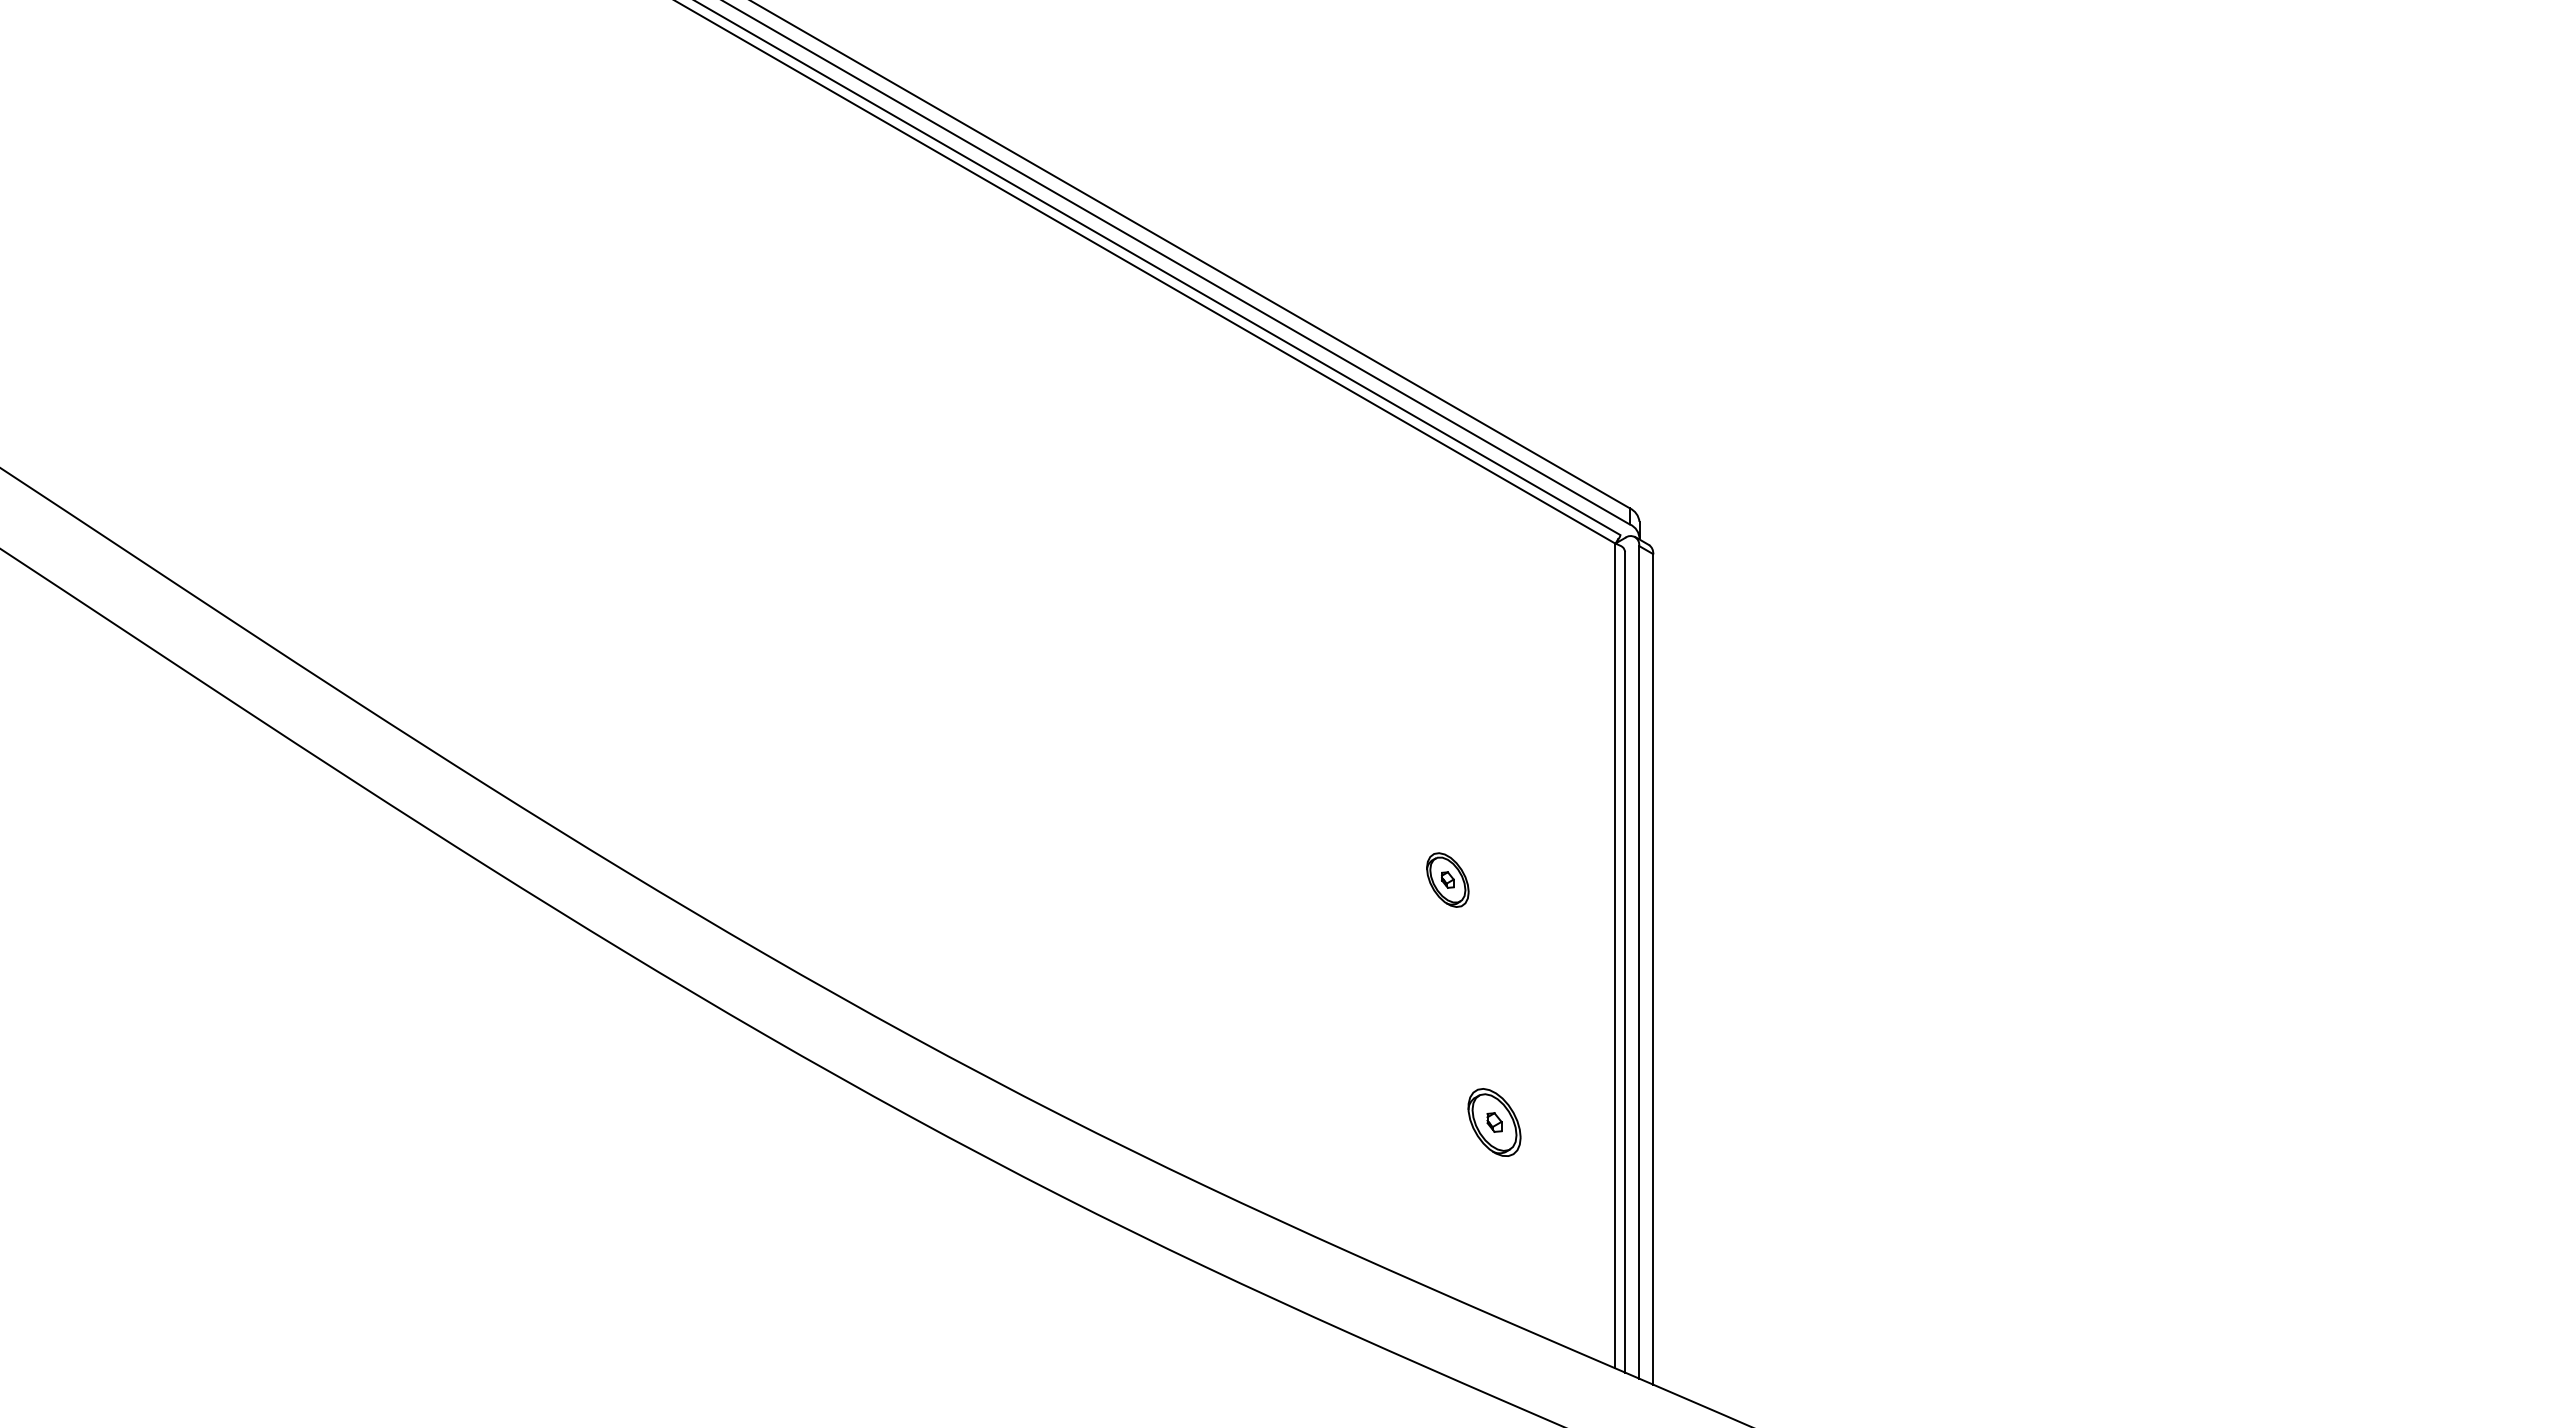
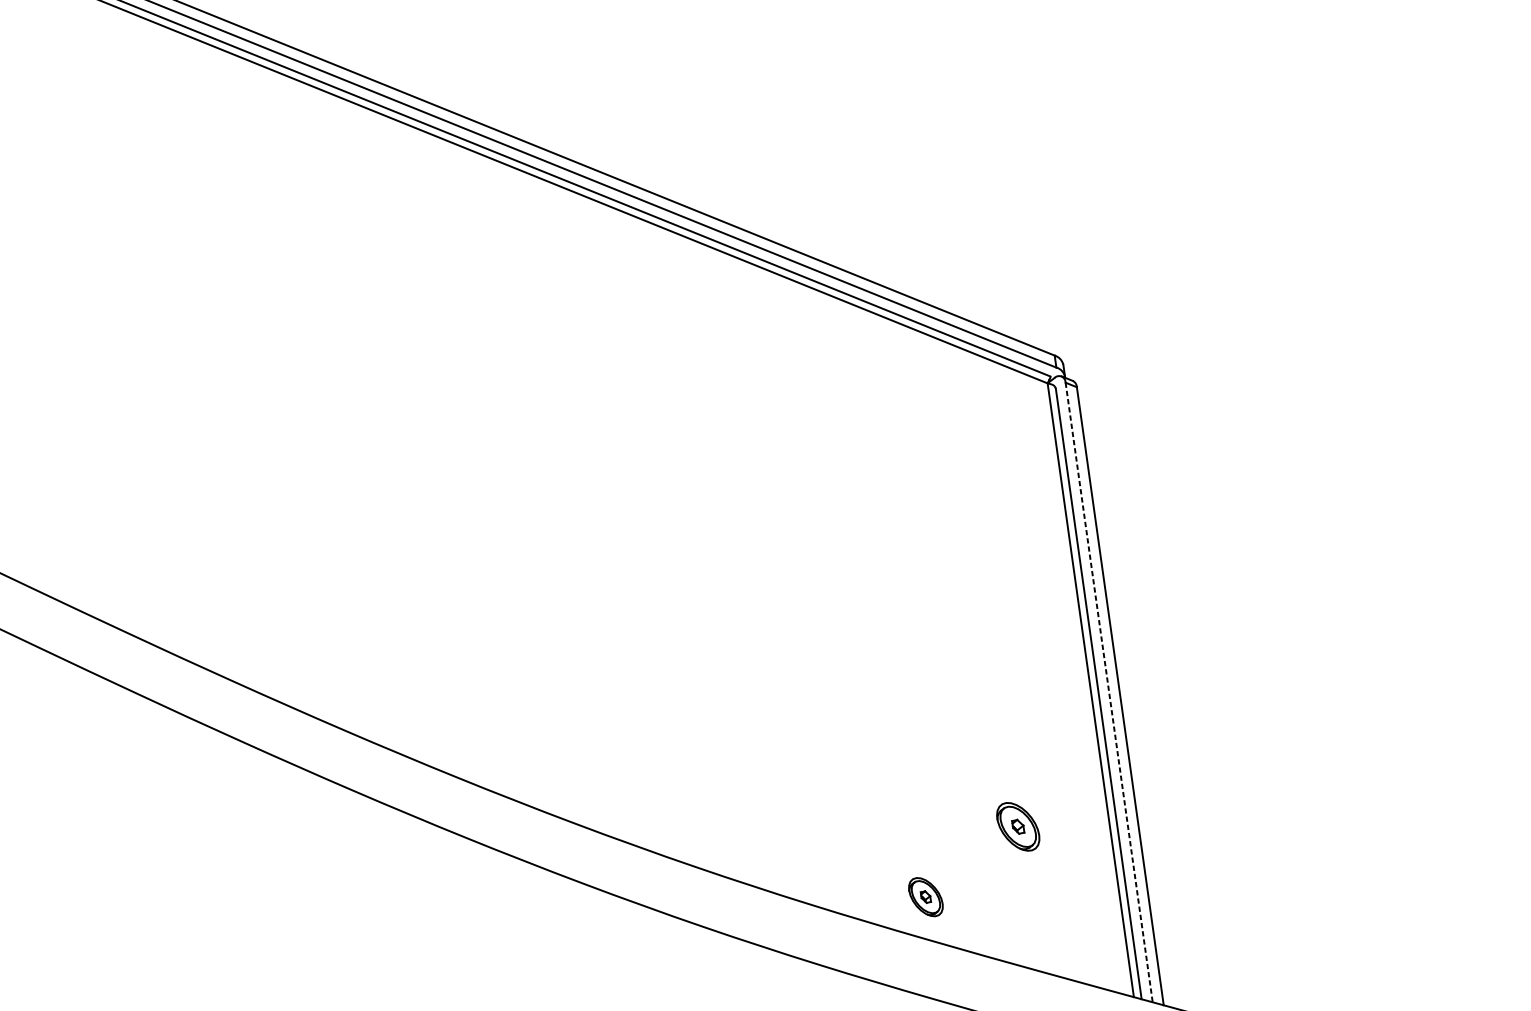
part: (1447, 879) -> (925, 896), moved
line: (1639, 962) -> (1109, 692), solid -> dashed

